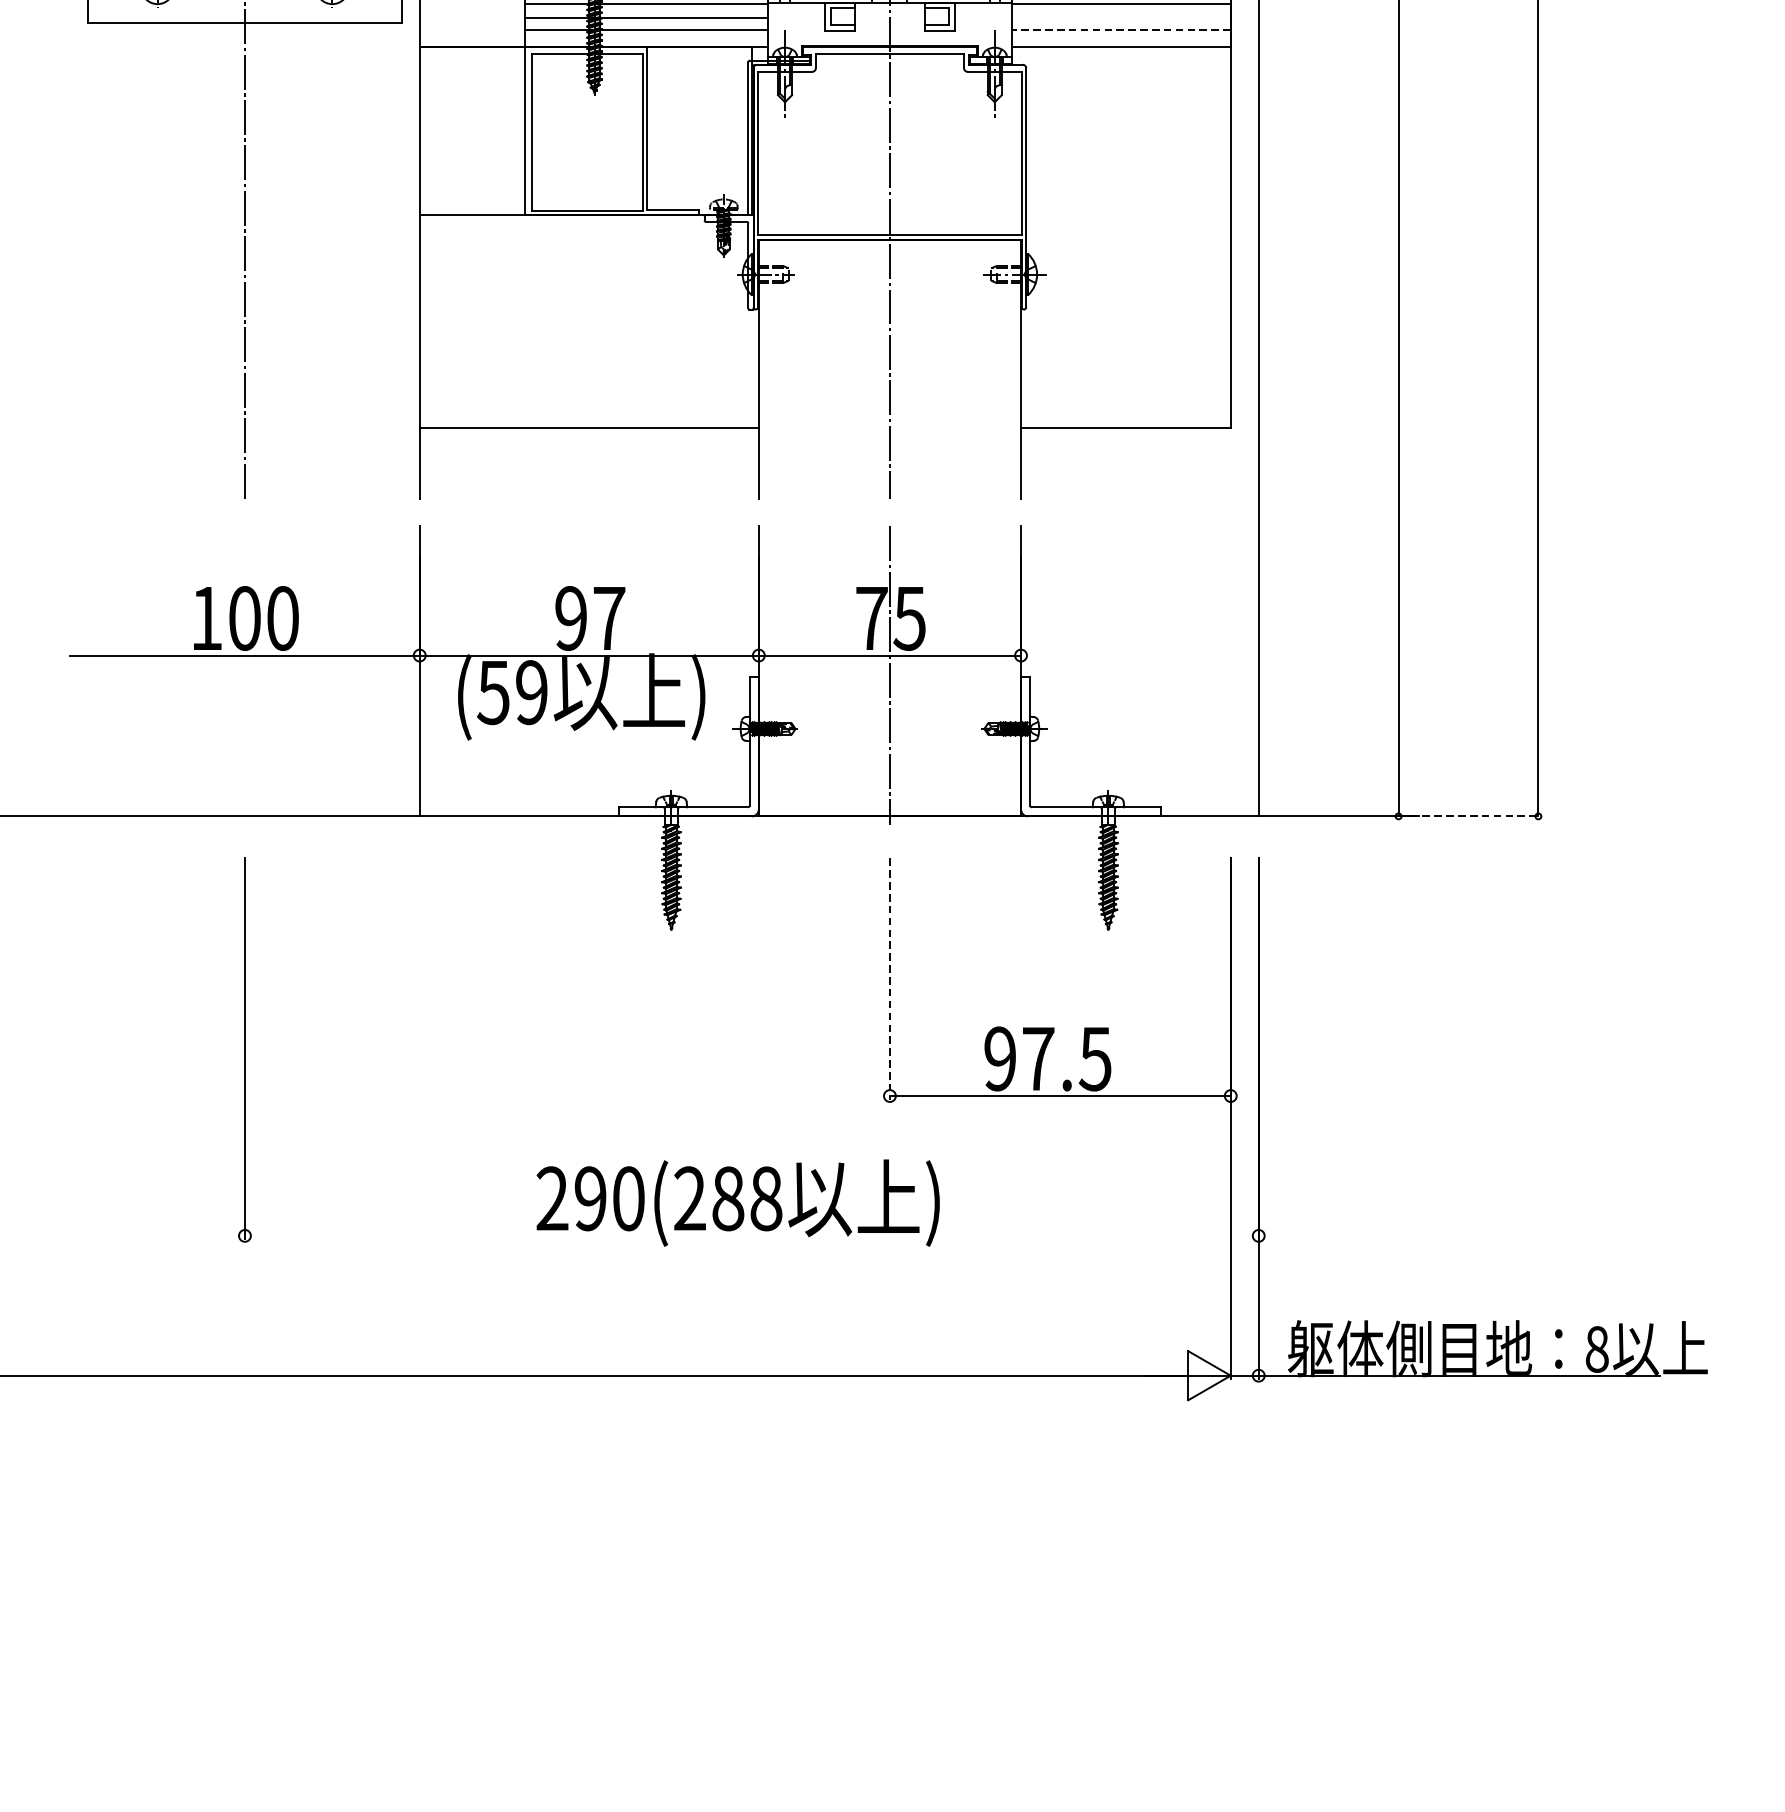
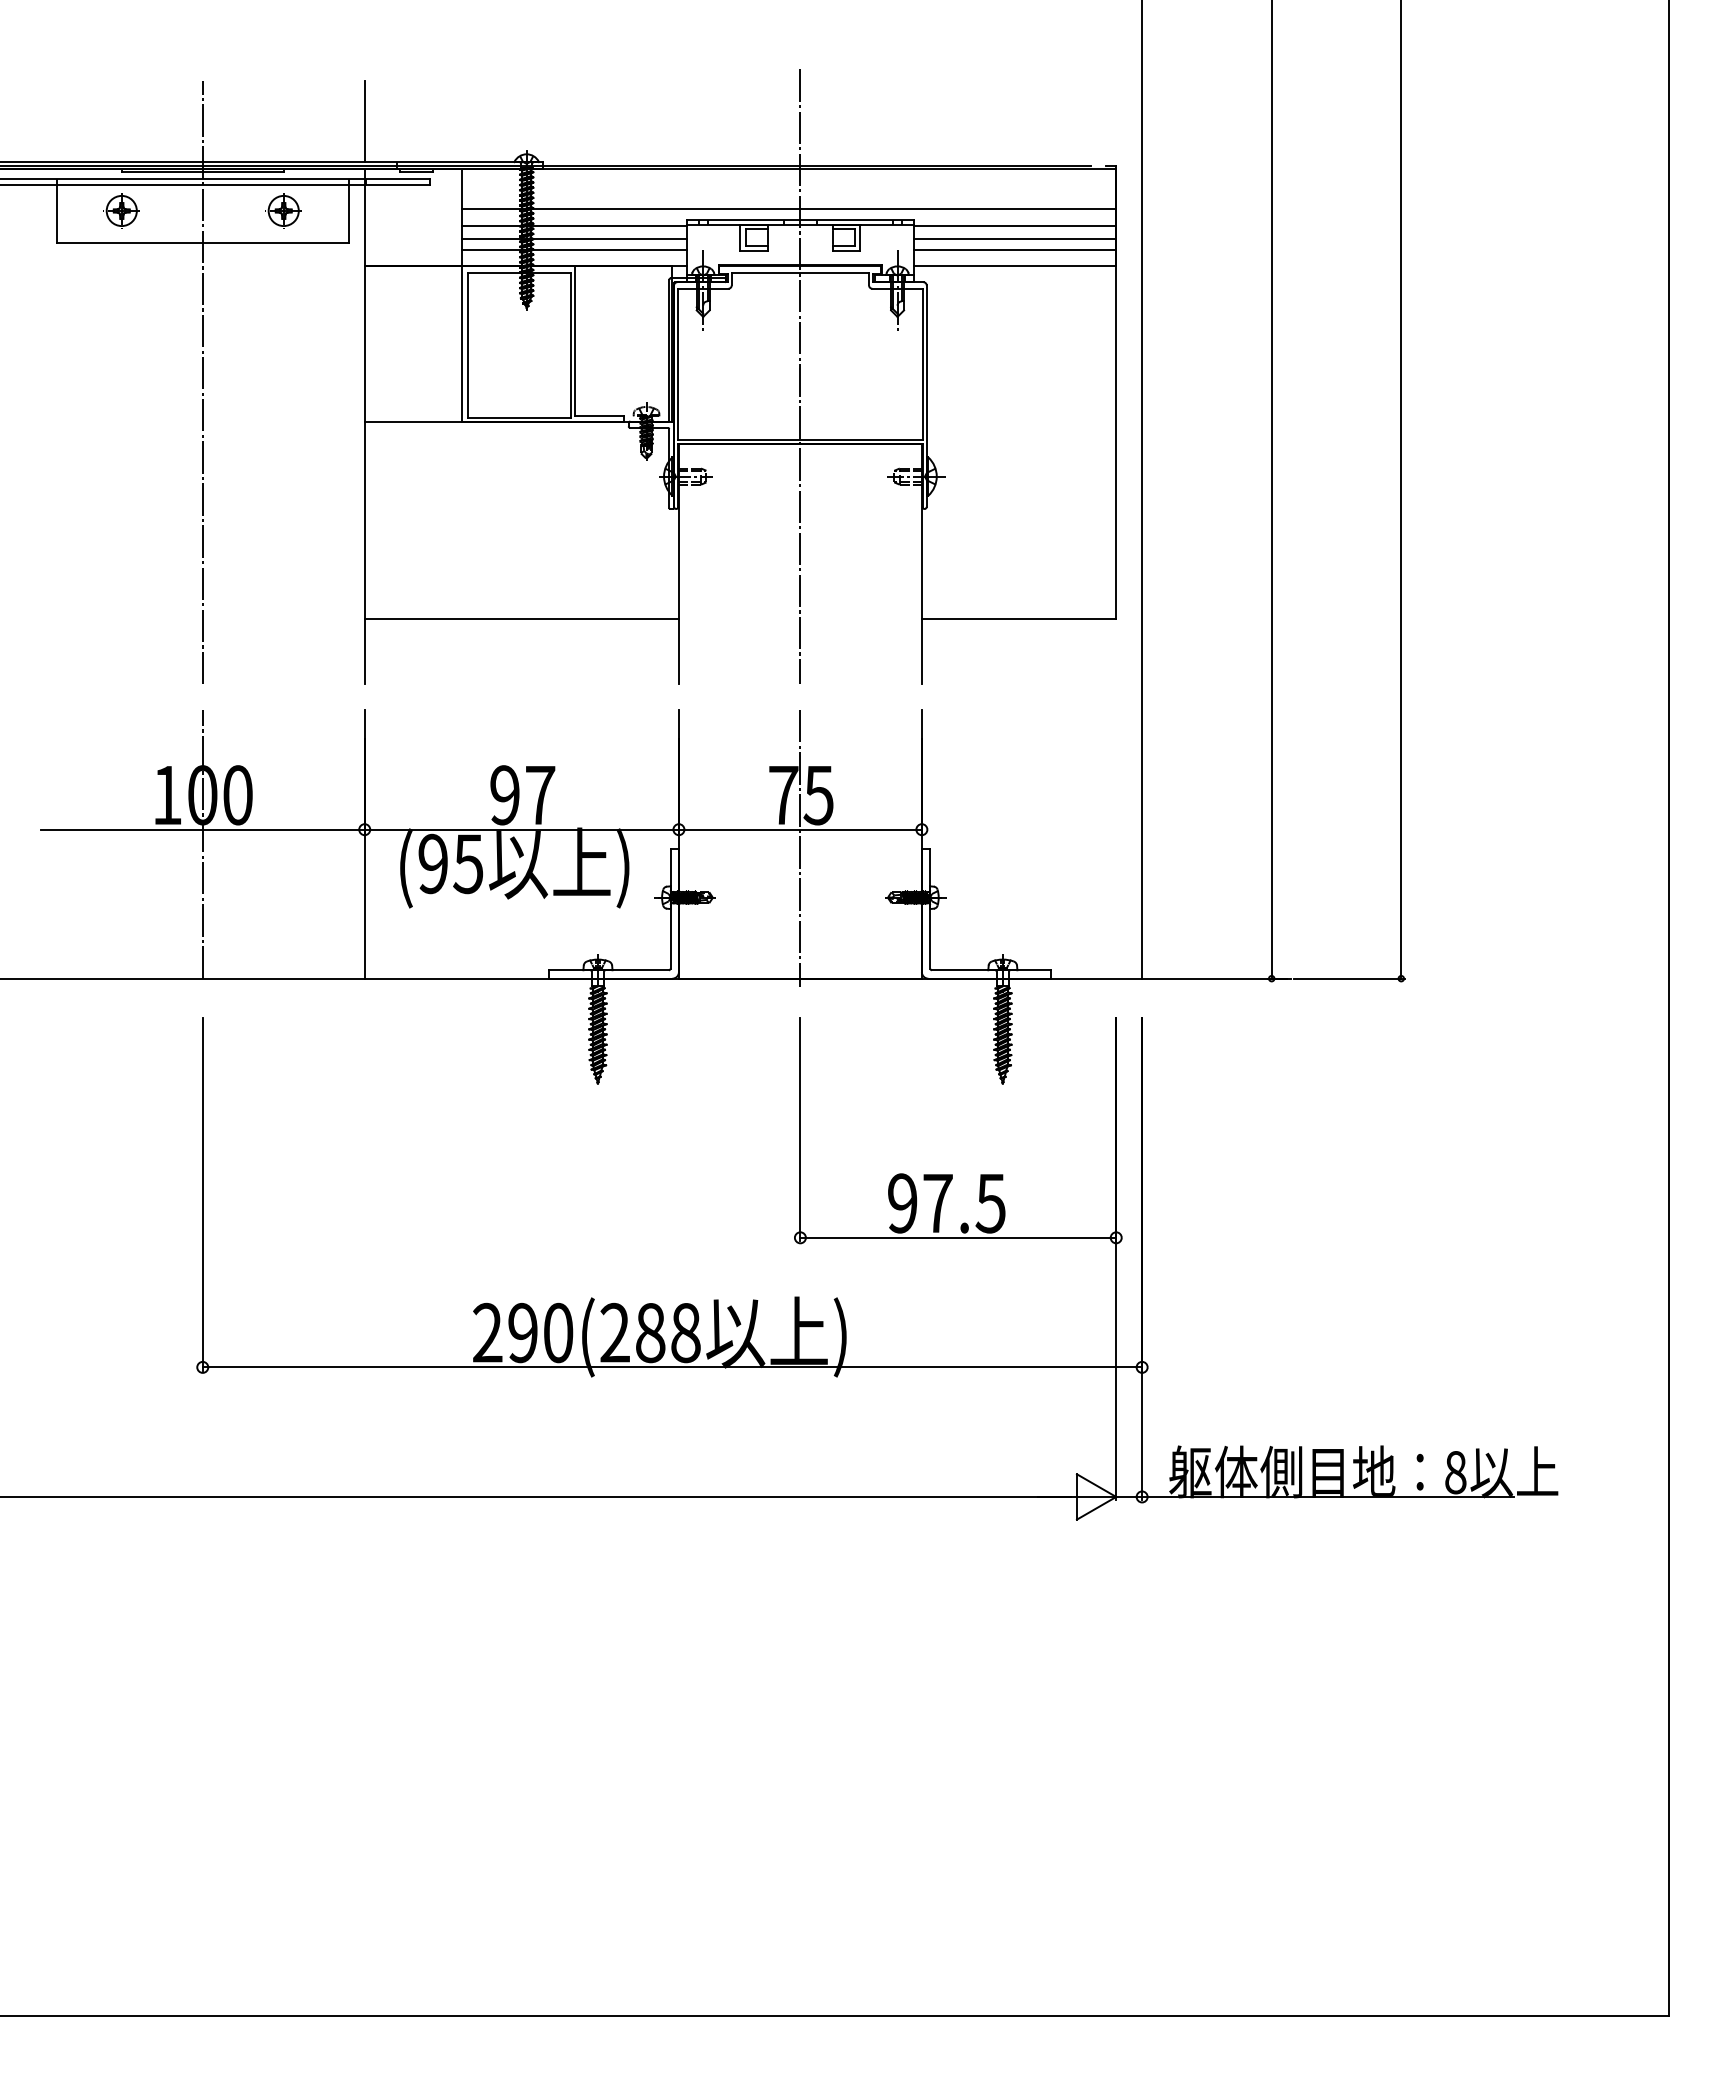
line: (1120, 17) -> (1014, 238), added
line: (1120, 29) -> (1014, 249), dashed -> solid
line: (244, 671) -> (202, 844), added
text: (512, 692) -> (450, 863), (59 -> (95
line: (1482, 816) -> (1349, 978), dashed -> solid
line: (890, 979) -> (800, 1129), dashed -> solid
line: (751, 1235) -> (672, 1367), added

